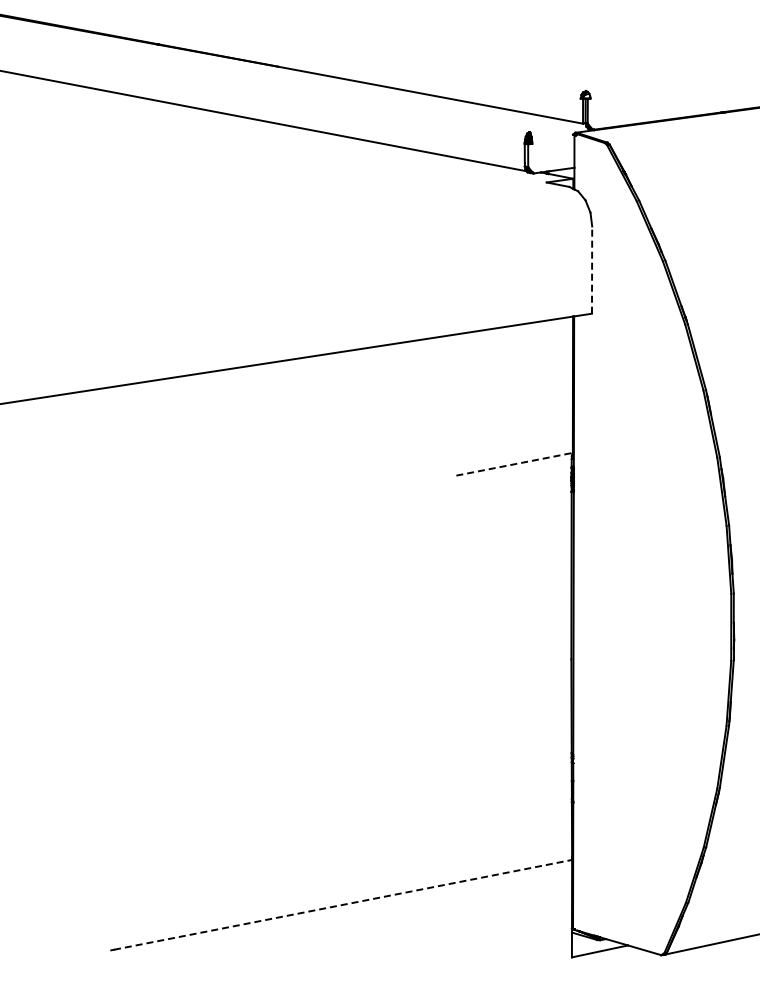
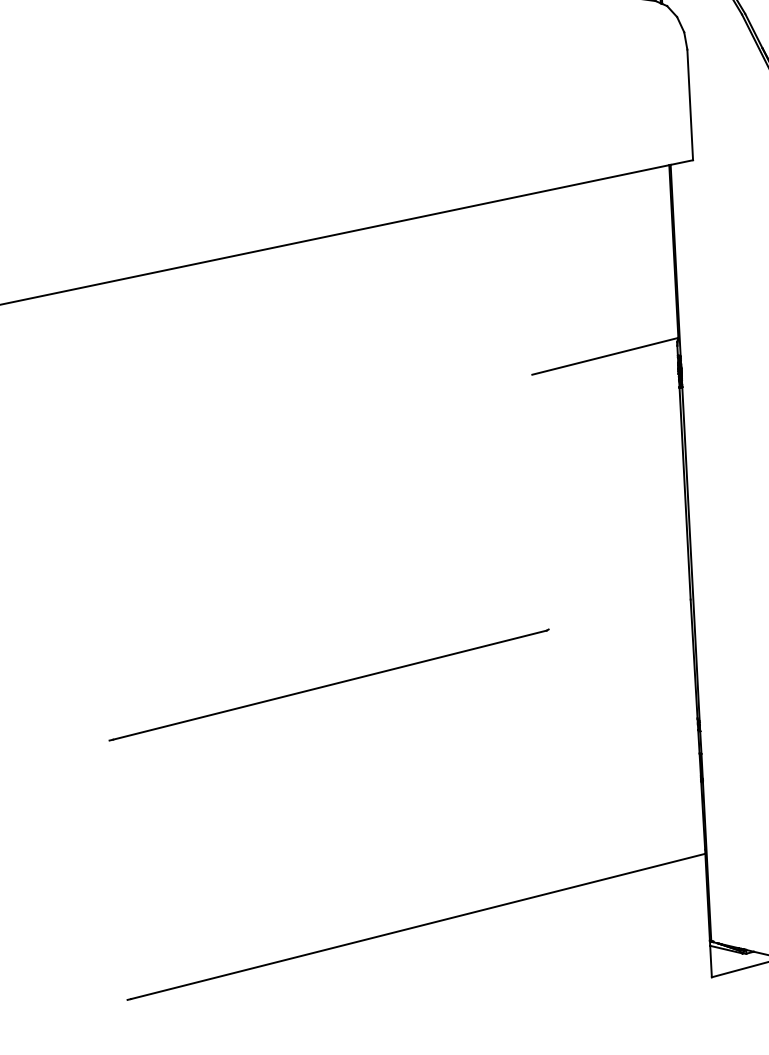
line: (592, 270) -> (690, 105), dashed -> solid
line: (515, 464) -> (606, 356), dashed -> solid
line: (283, 710) -> (329, 684), added
line: (343, 904) -> (418, 925), dashed -> solid

